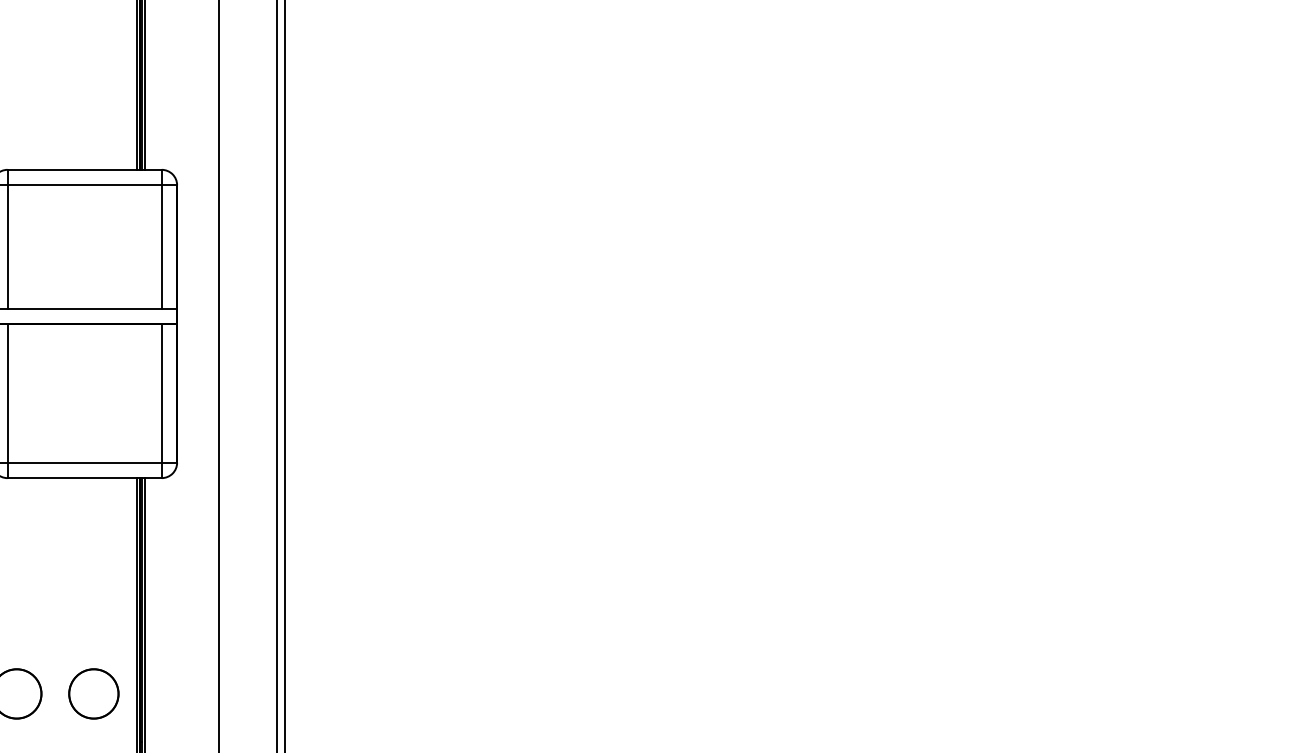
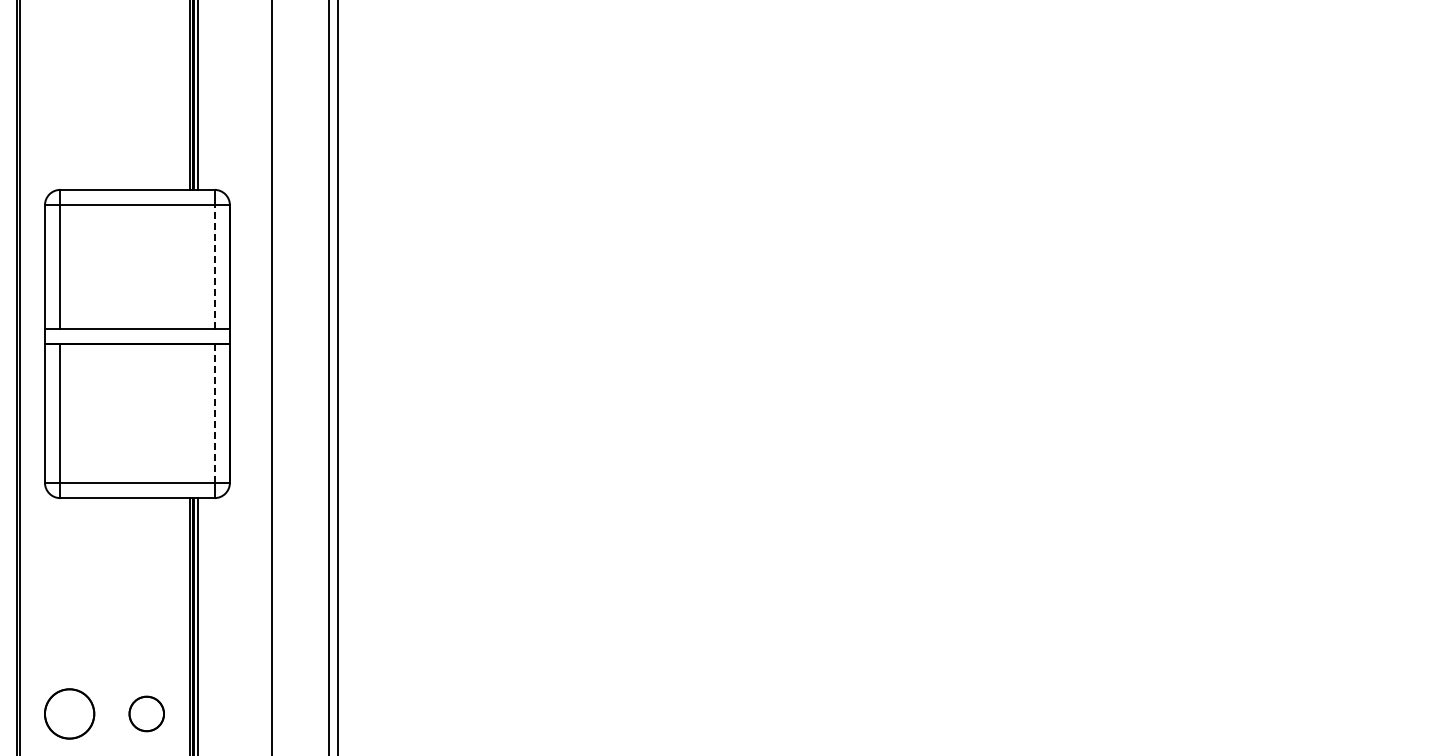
line: (161, 246) -> (214, 266), solid -> dashed
line: (161, 392) -> (214, 412), solid -> dashed
part: (93, 693) -> (146, 713), size x0.7

